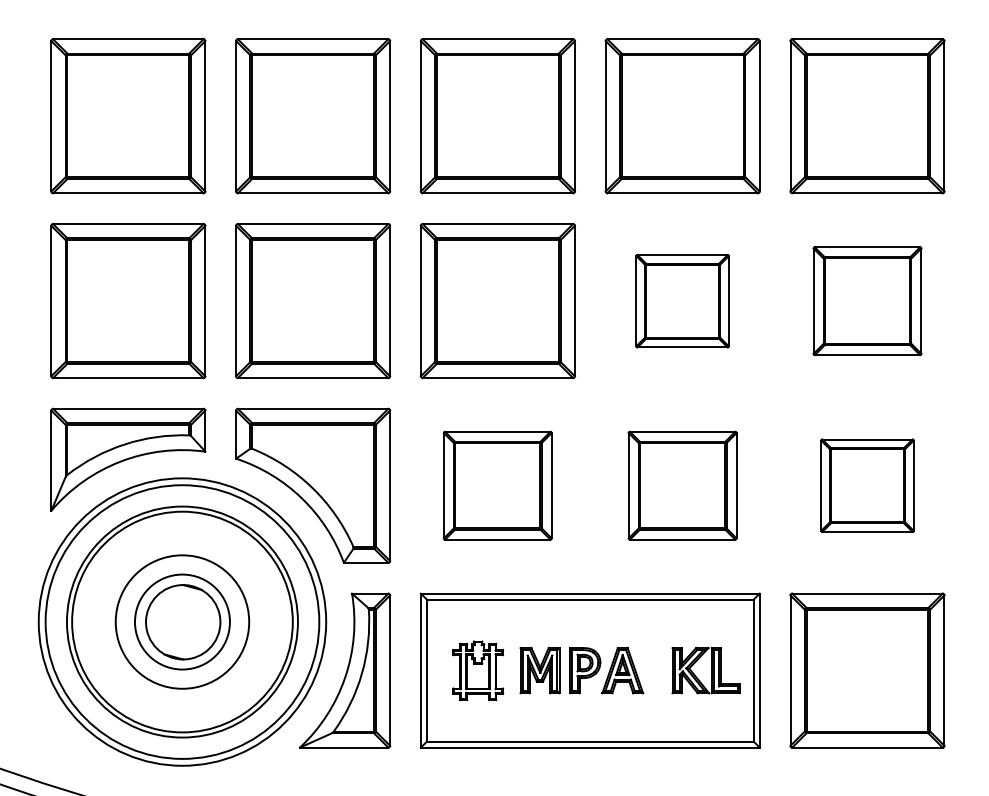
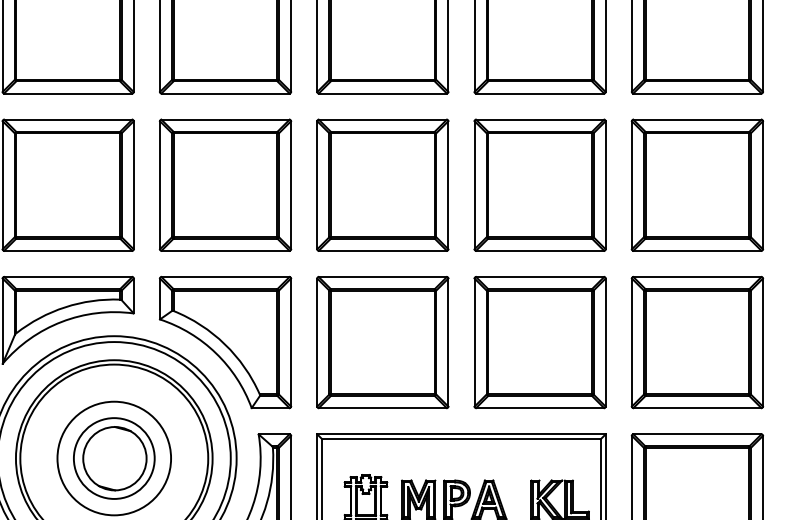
part: (682, 301) -> (539, 185), size x1.67
part: (867, 301) -> (697, 185), size x1.43
part: (497, 485) -> (382, 342), size x1.43
part: (682, 485) -> (539, 342), size x1.43
part: (867, 485) -> (697, 342), size x1.67

